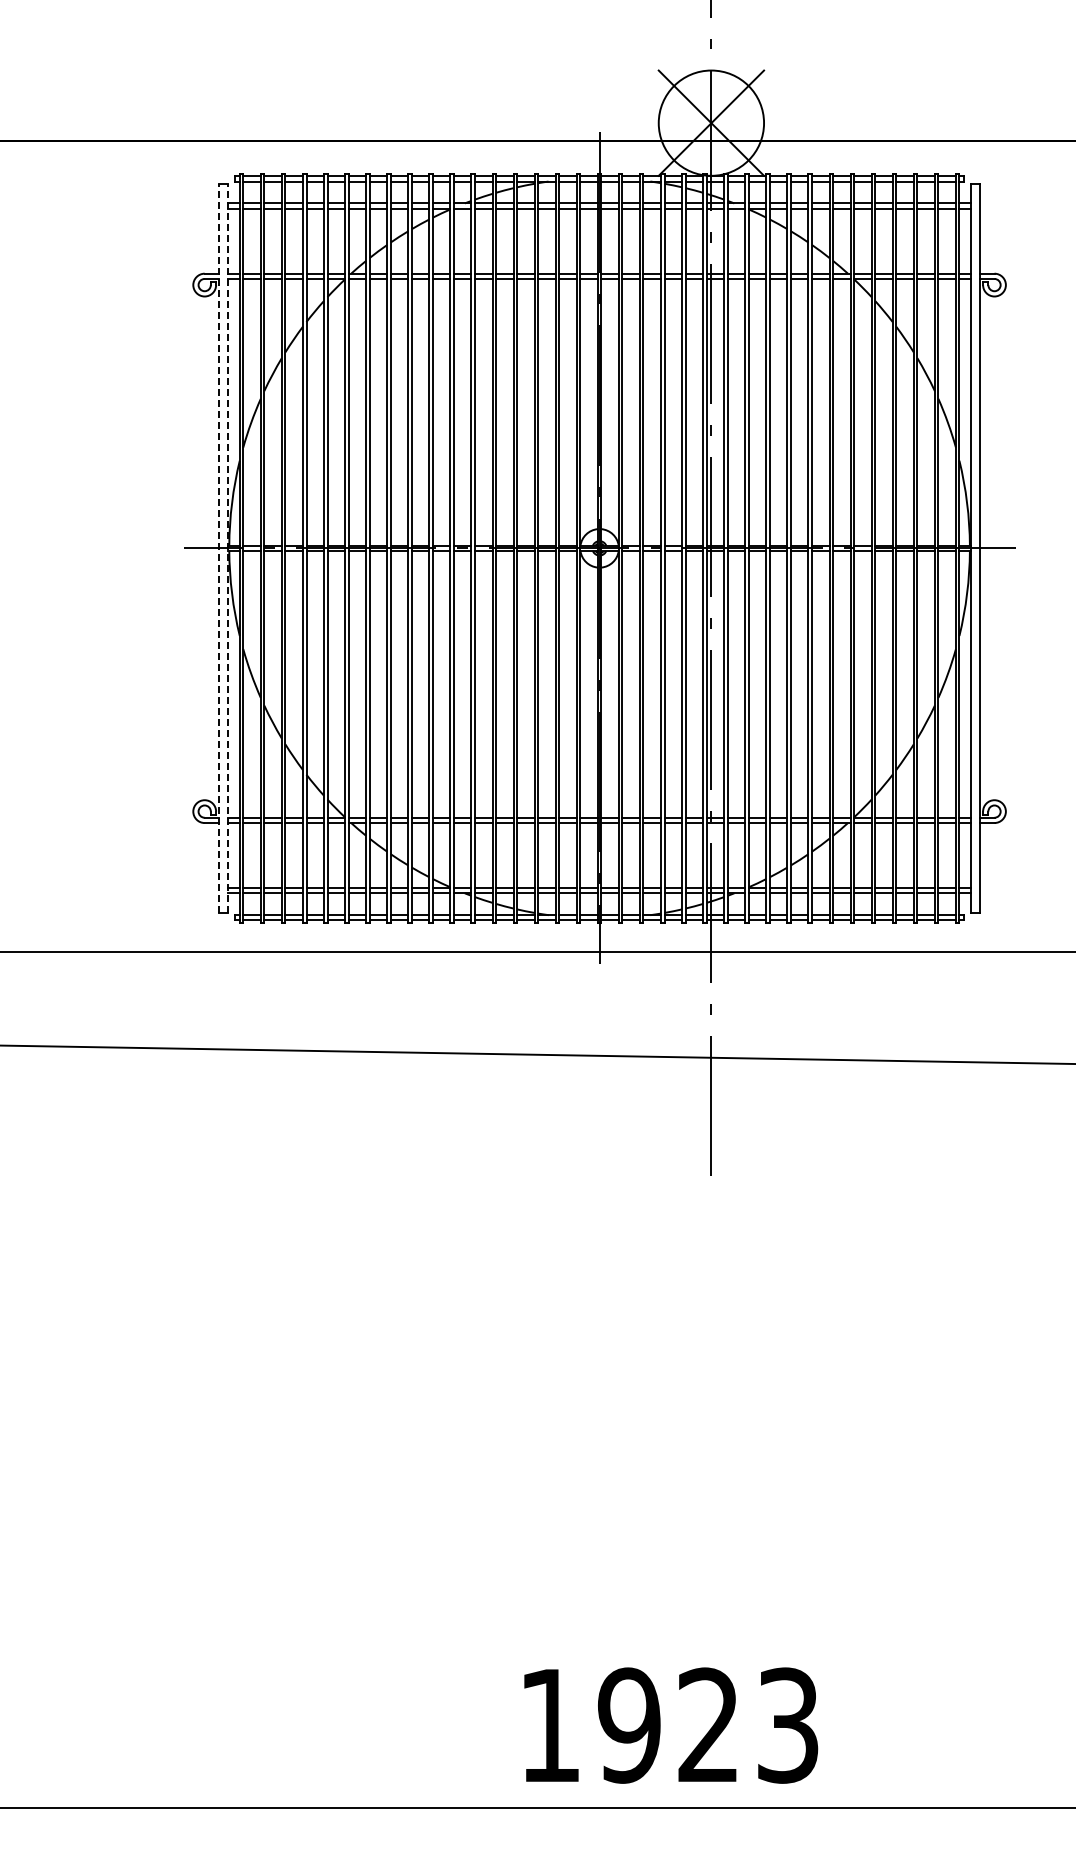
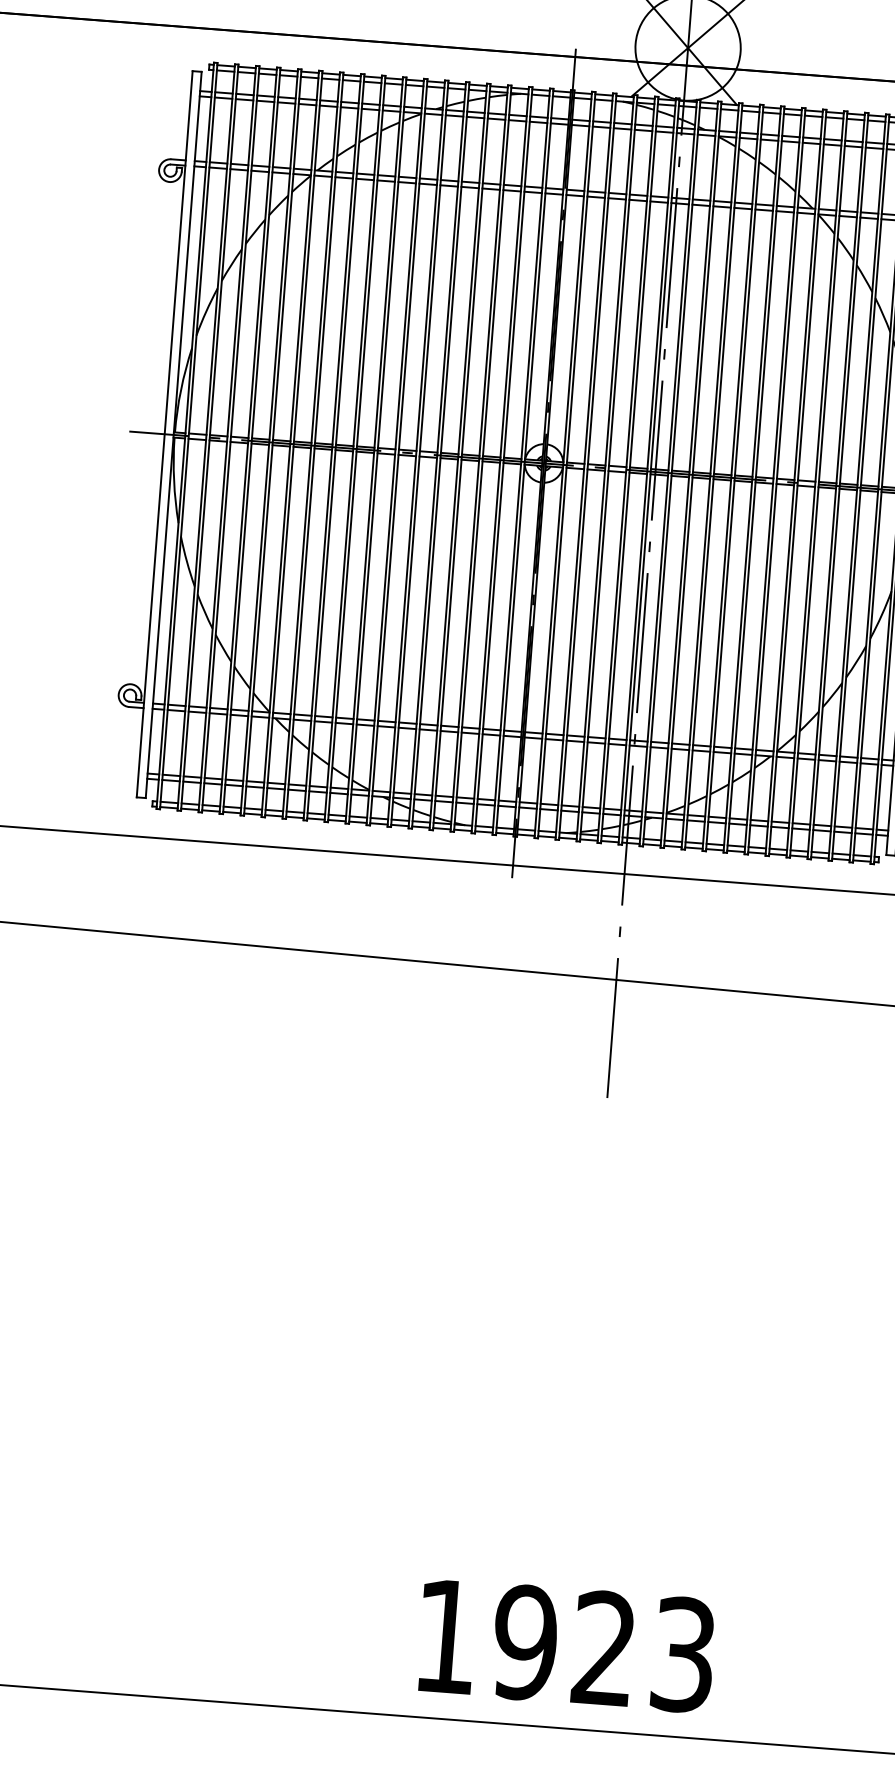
line: (219, 547) -> (165, 433), dashed -> solid
line: (228, 547) -> (174, 434), dashed -> solid
text: (671, 1725) -> (567, 1645), moved

